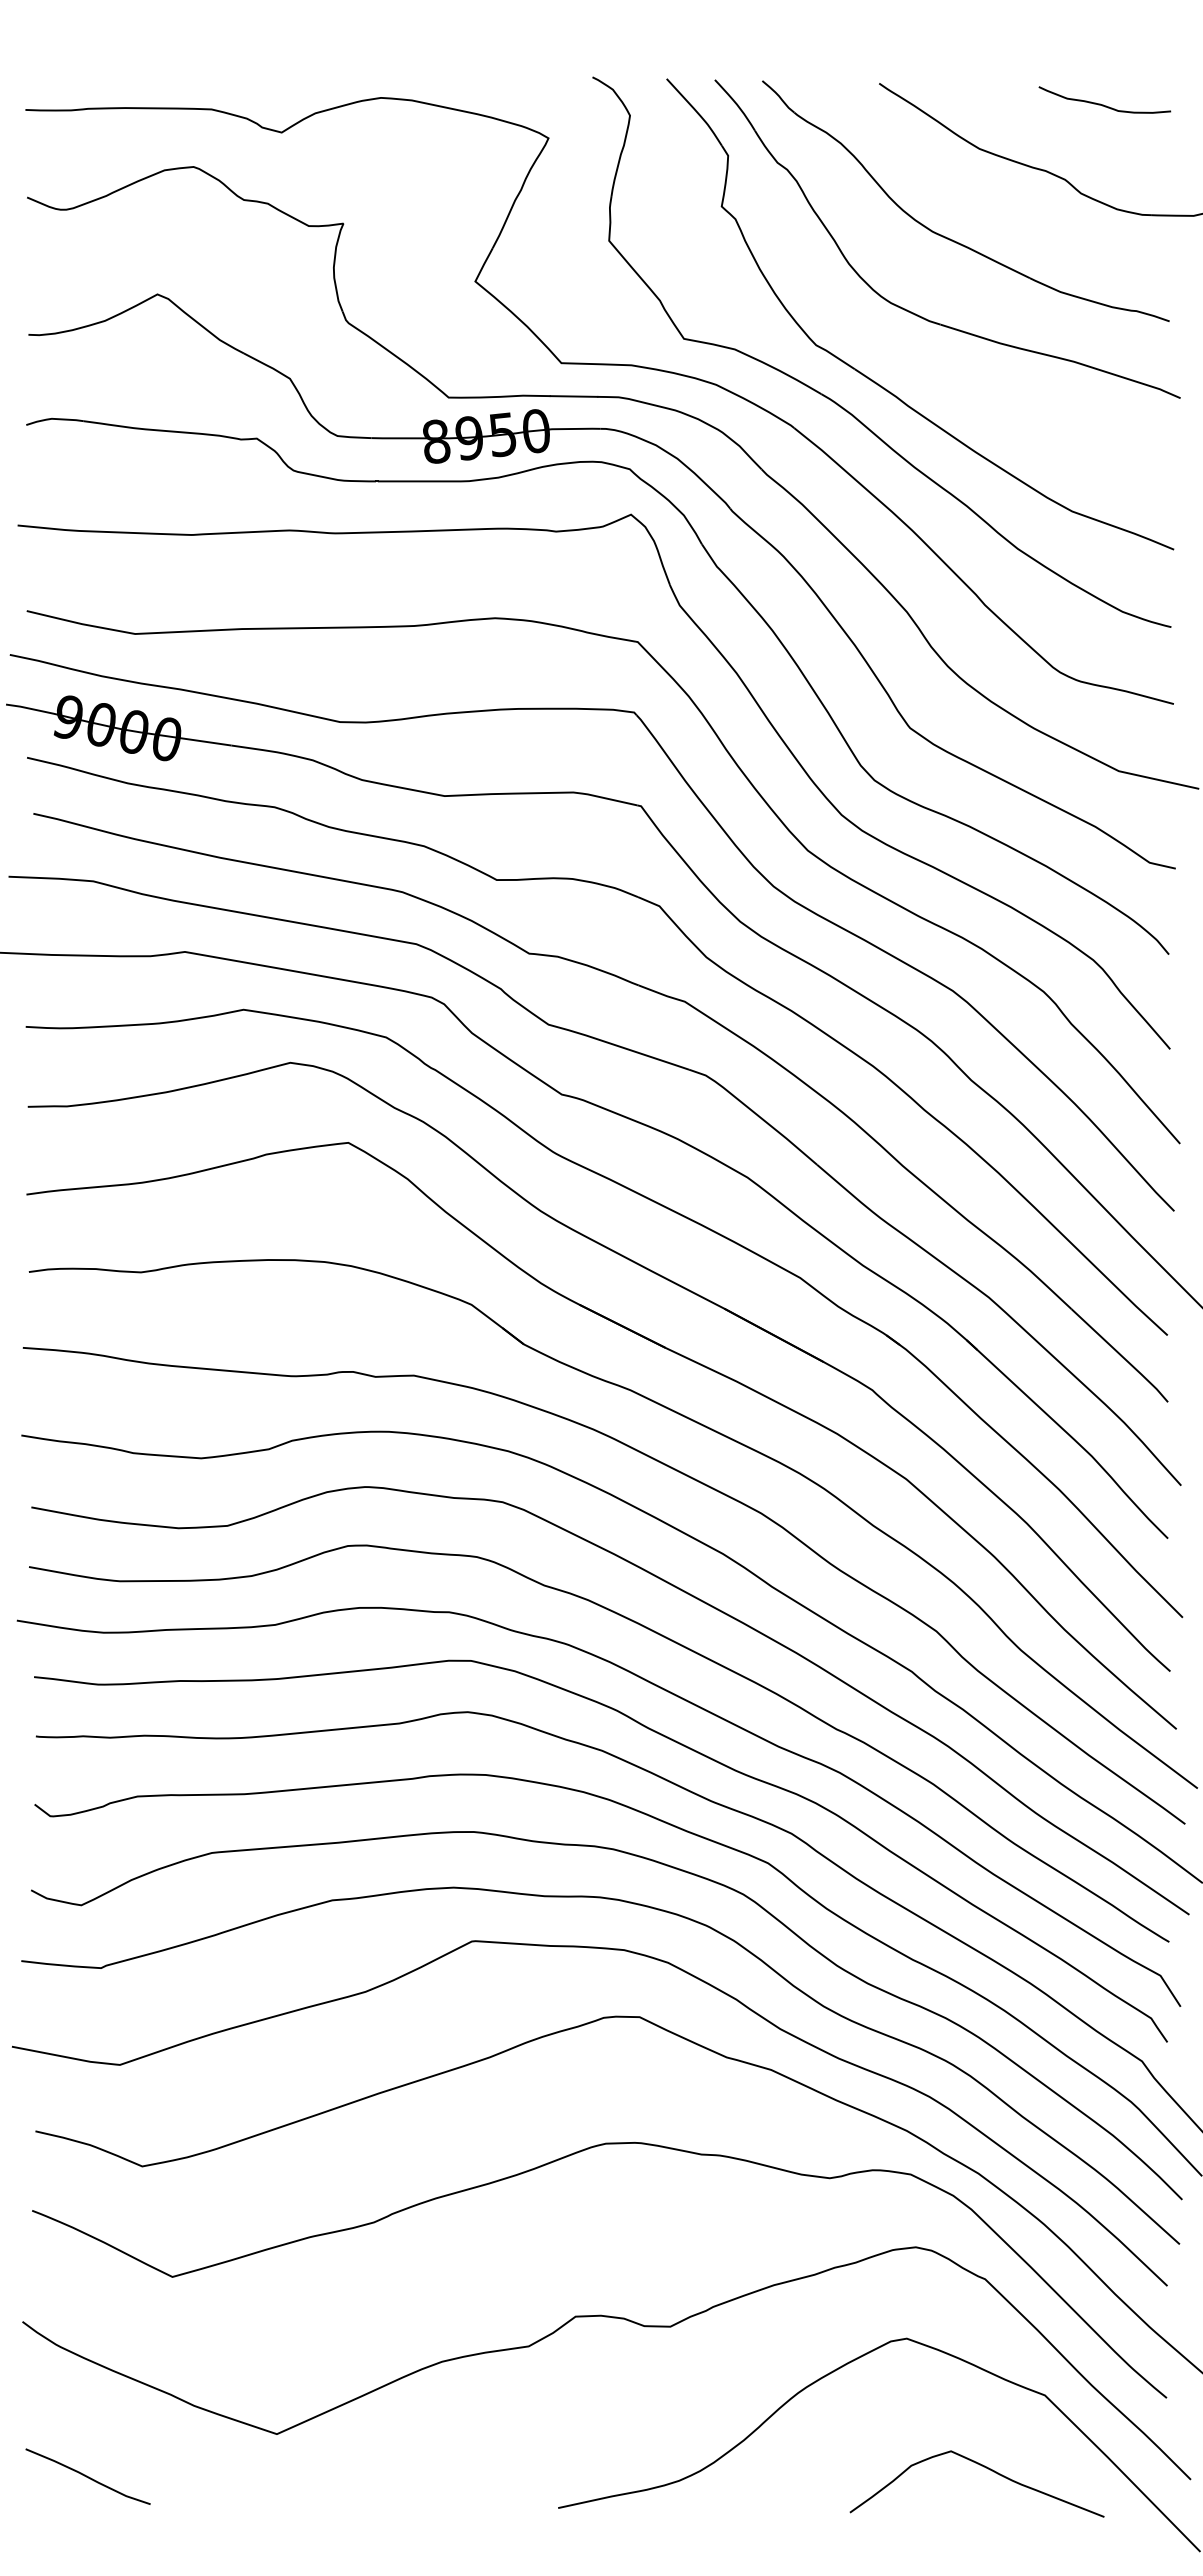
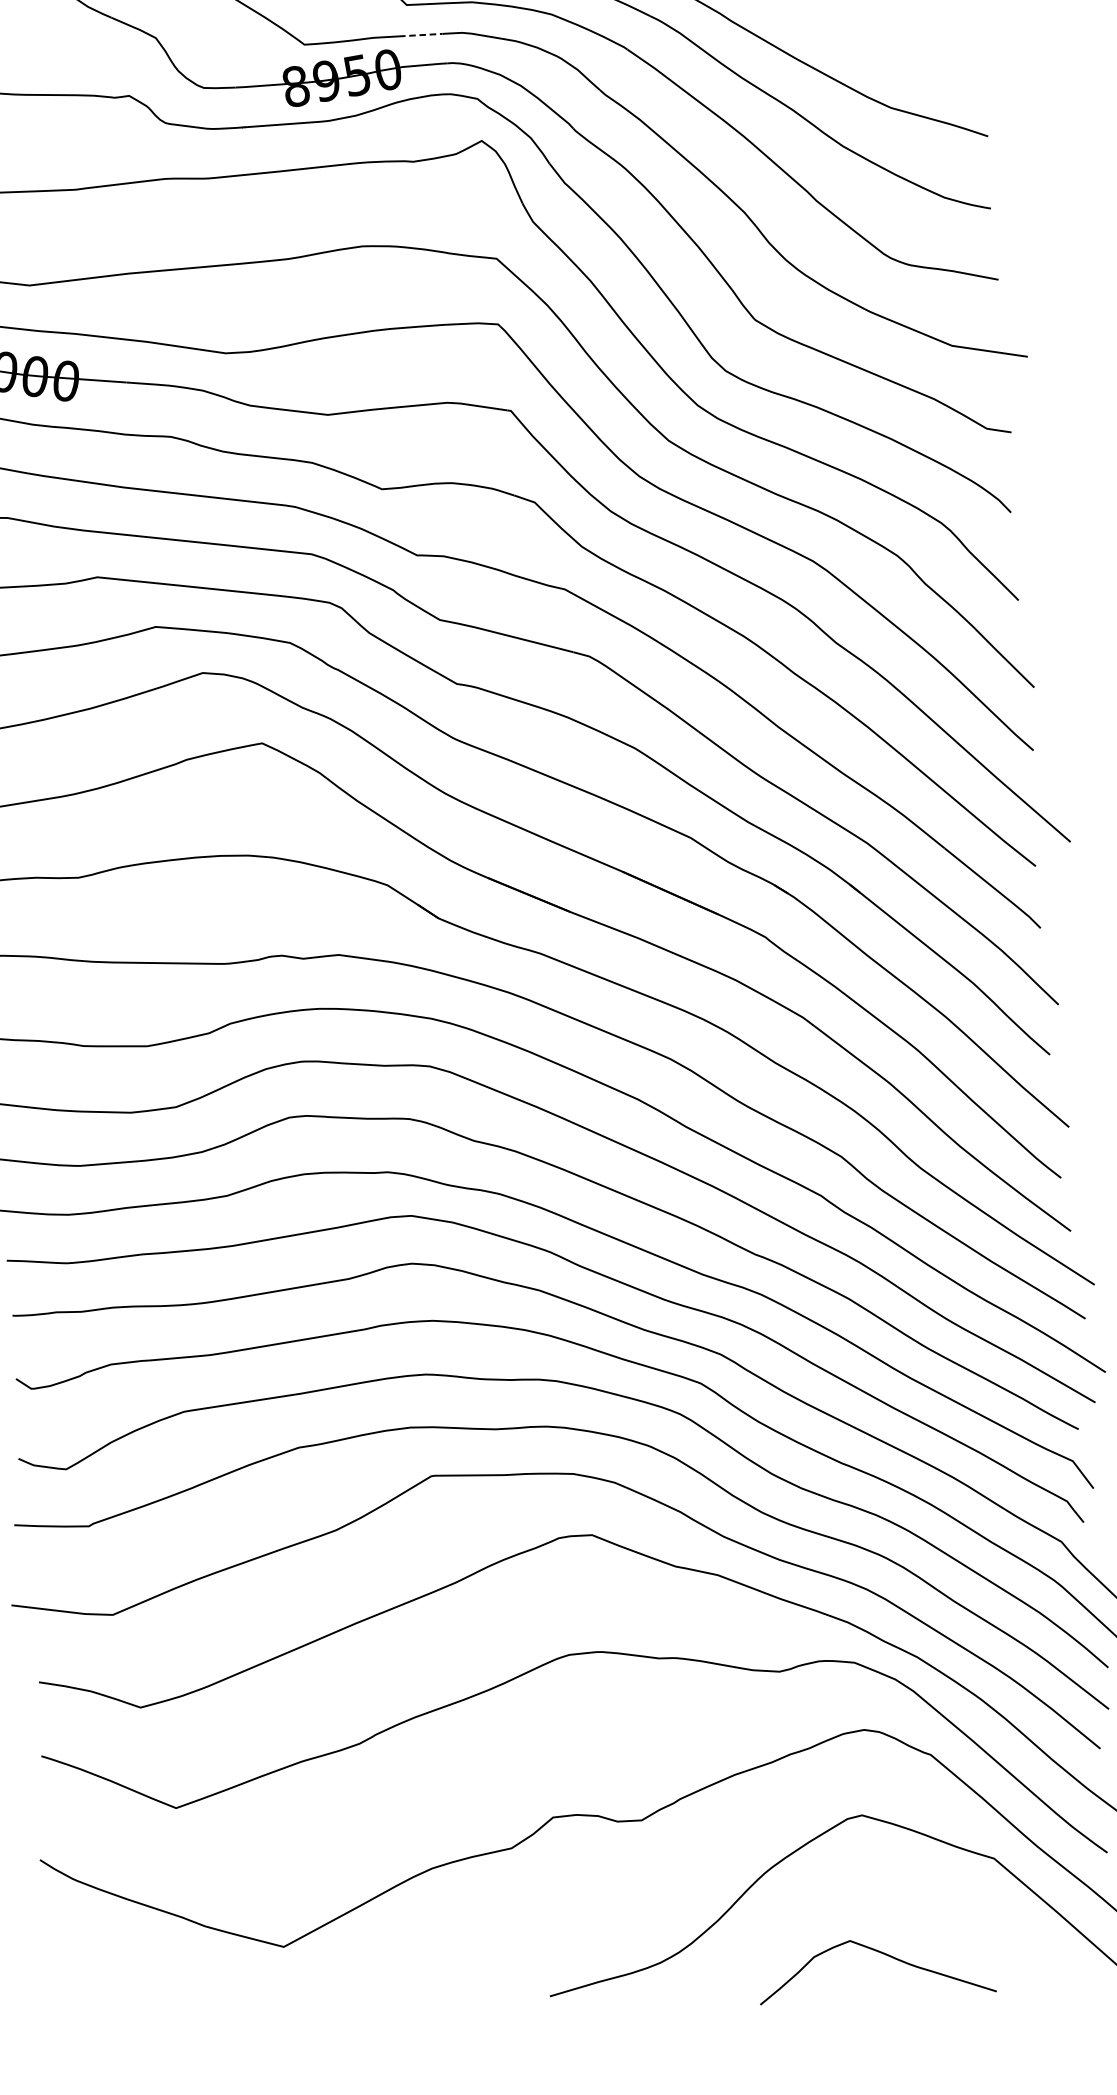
line: (574, 396) -> (421, 35), solid -> dashed
curve: (981, 2466) -> (879, 1953), moved
curve: (87, 2476) -> (110, 1999), removed

